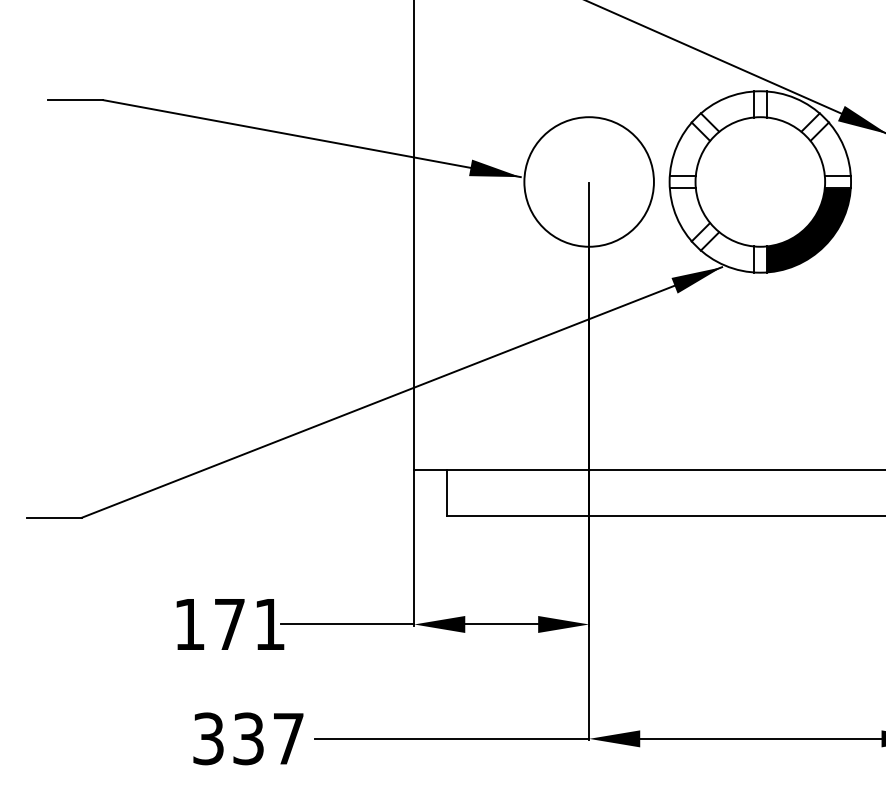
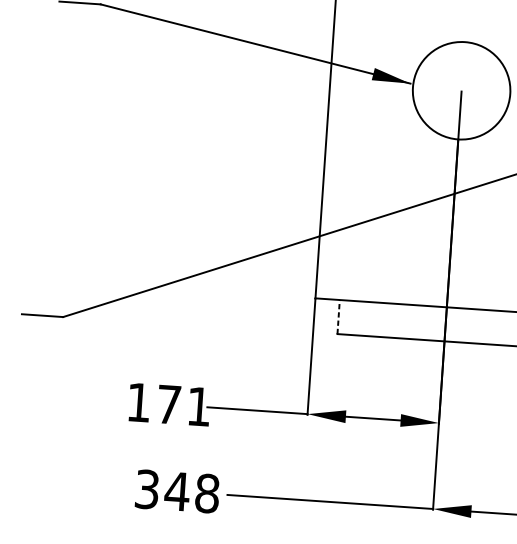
line: (446, 493) -> (338, 317), solid -> dashed
text: (267, 738) -> (191, 492), 337 -> 348

